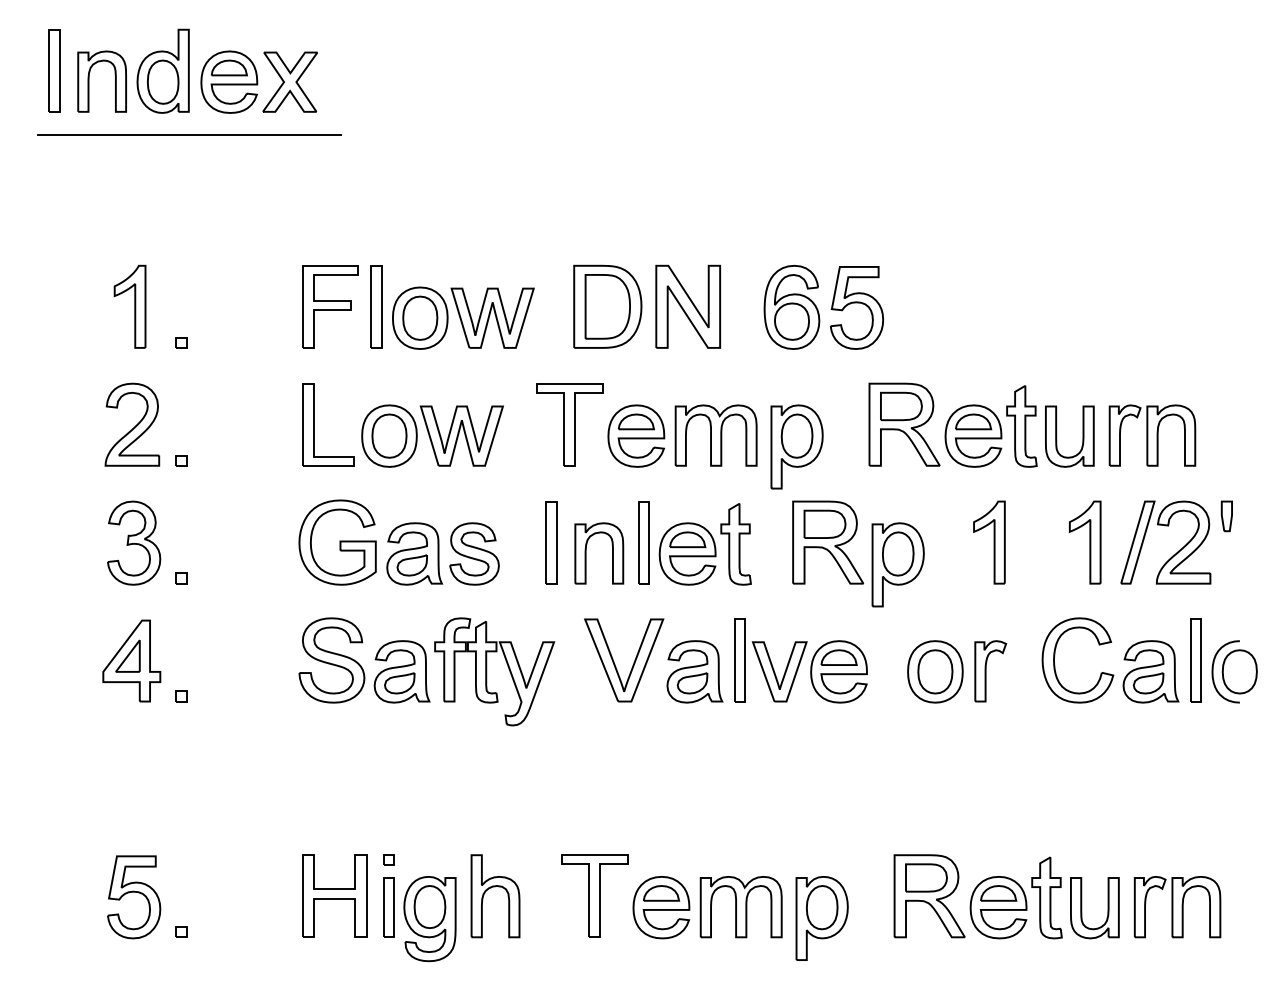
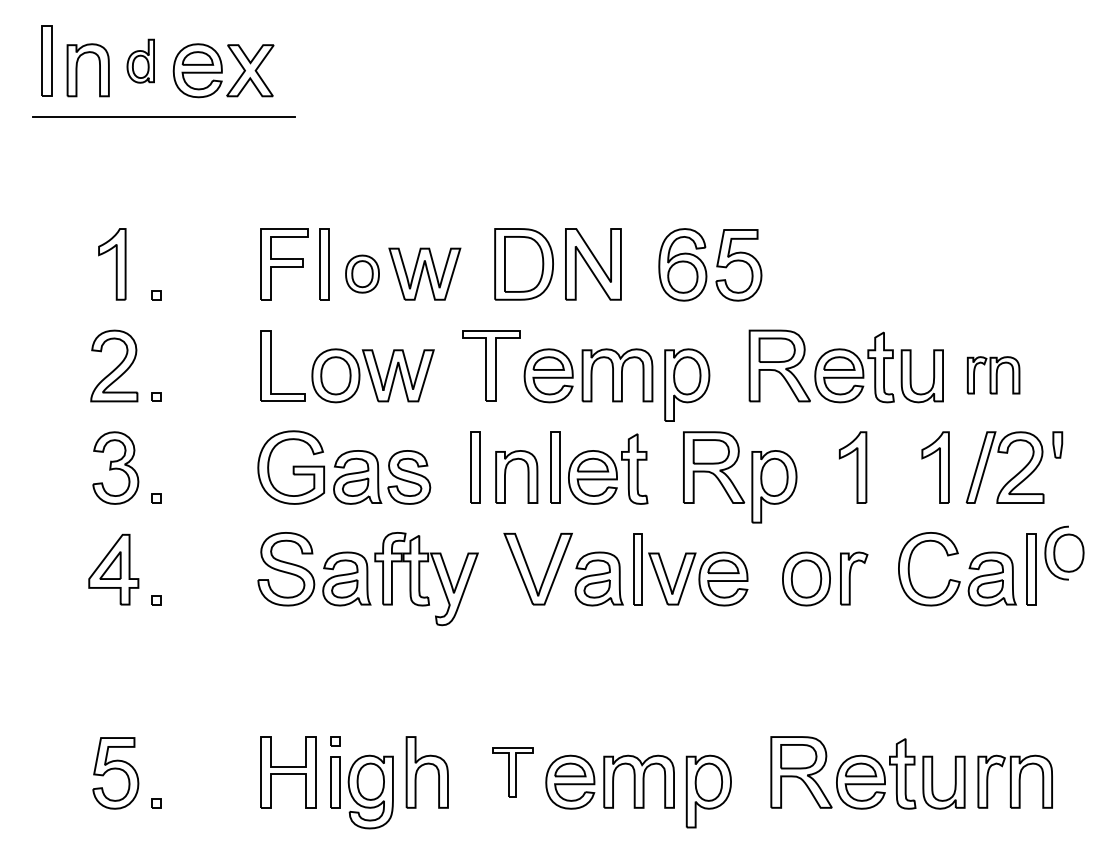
part: (162, 70) -> (140, 60), size x0.6
part: (420, 317) -> (362, 273), size x0.7
part: (1152, 435) -> (993, 375), size x0.7
part: (1234, 671) -> (1064, 552), moved
part: (594, 895) -> (512, 771), size x0.7

